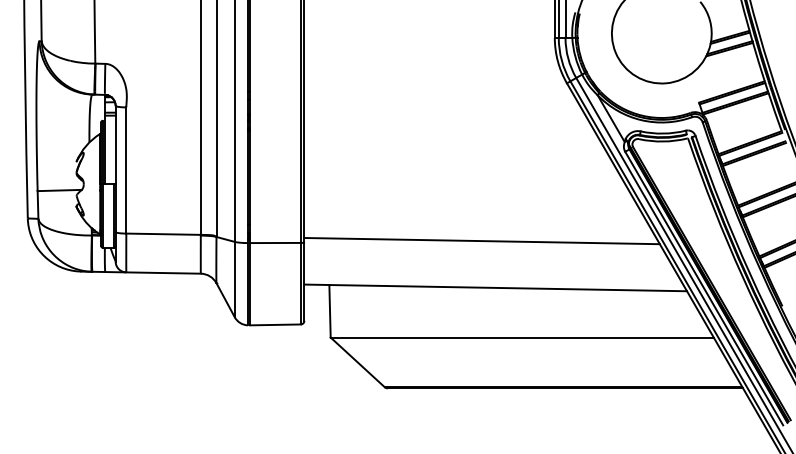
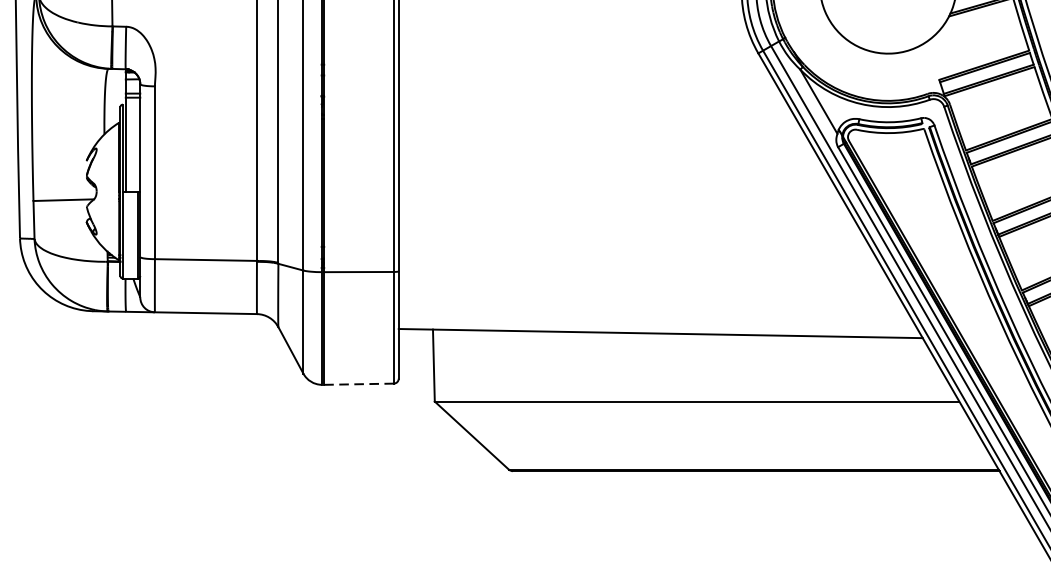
line: (481, 240) -> (641, 268), removed
line: (275, 324) -> (359, 383), solid -> dashed

